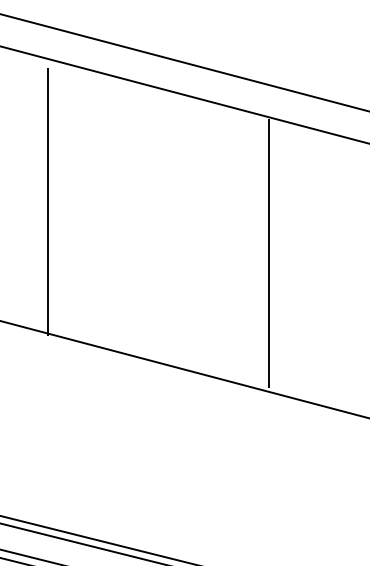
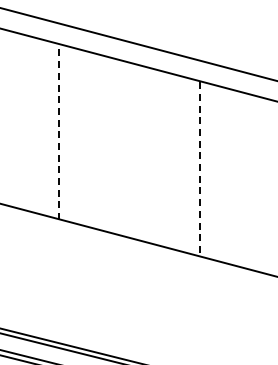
line: (48, 202) -> (58, 135), solid -> dashed
line: (269, 252) -> (199, 167), solid -> dashed

